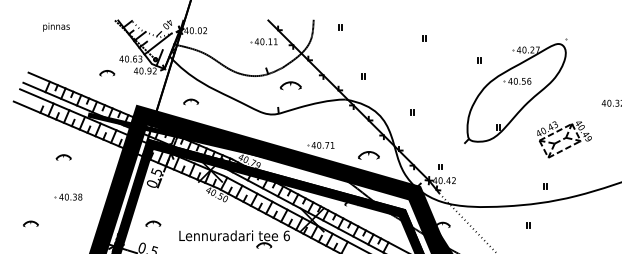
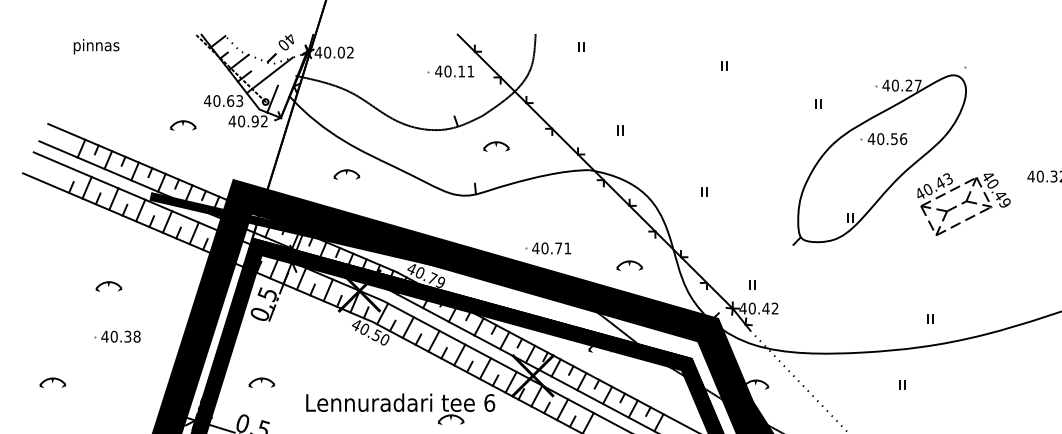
part: (290, 85) -> (496, 146), size x0.71
part: (191, 101) -> (347, 173), moved
part: (564, 139) -> (963, 204), moved
part: (368, 155) -> (629, 265), size x0.71
part: (63, 157) -> (108, 286), moved

